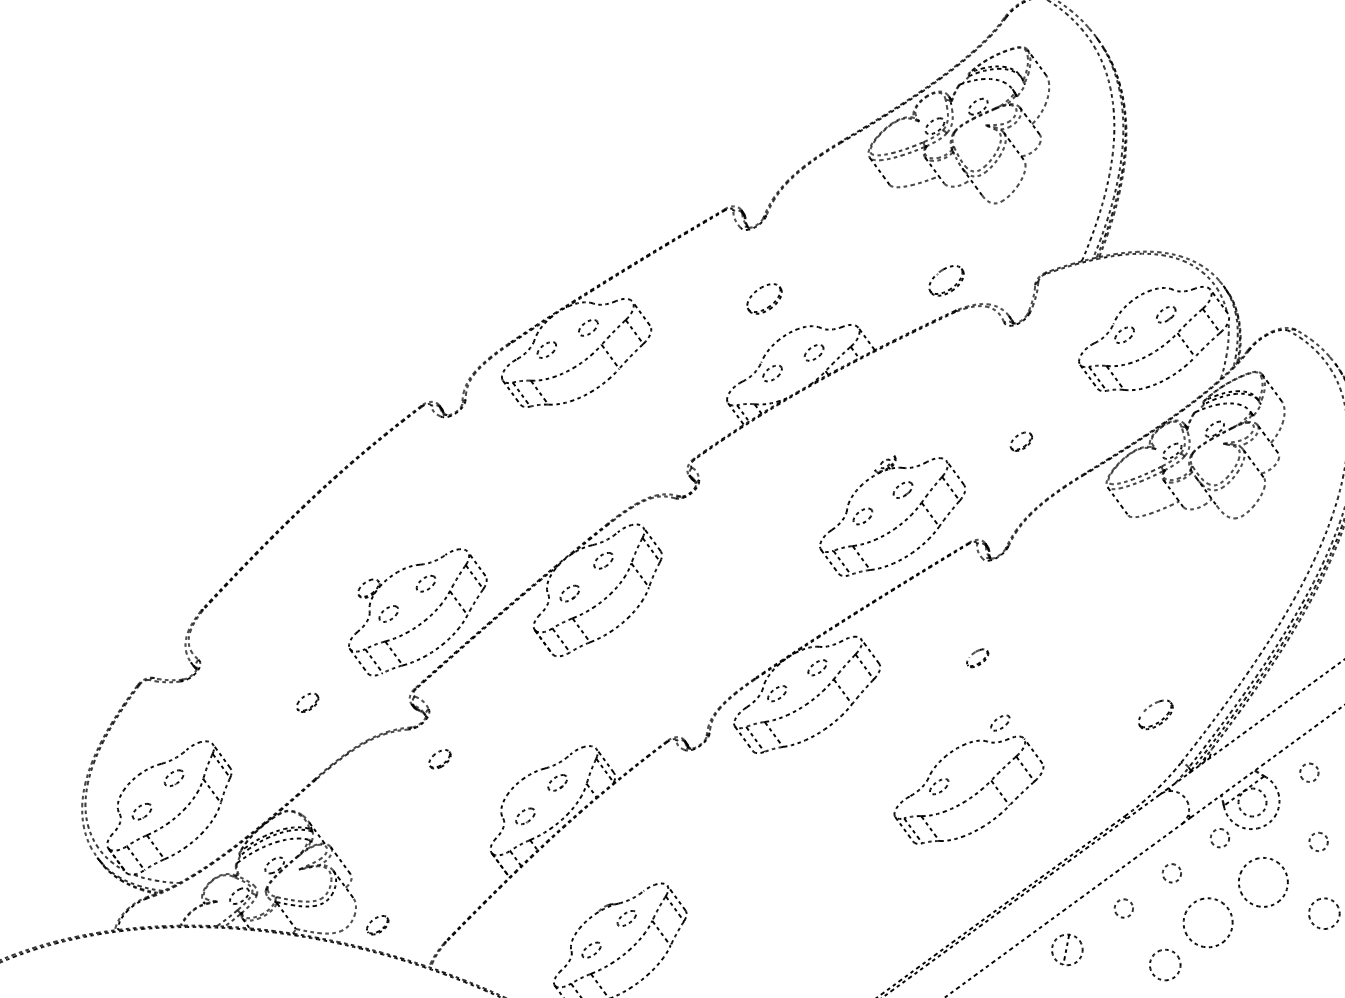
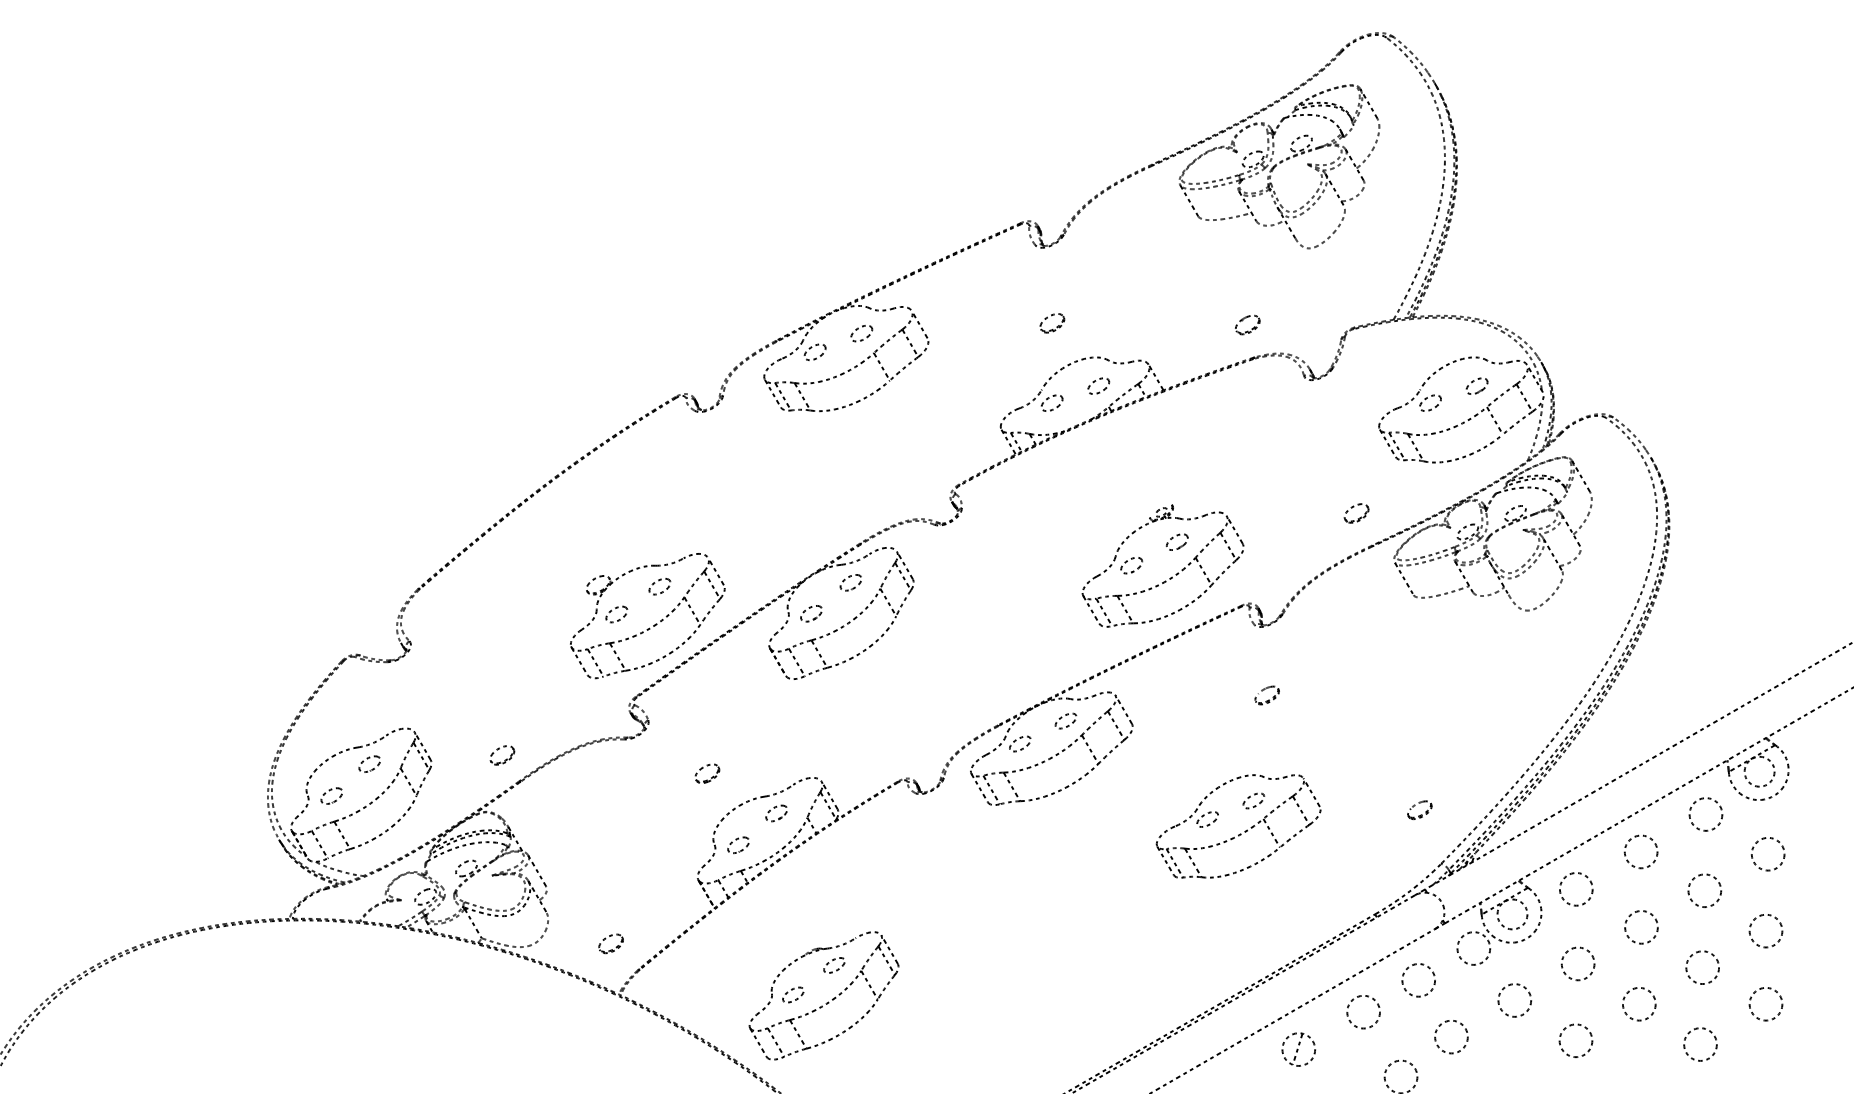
part: (946, 280) -> (1247, 324), size x0.62
part: (764, 299) -> (1052, 323), size x0.62
part: (1021, 441) -> (1356, 513), moved
part: (977, 658) -> (1266, 695), moved
part: (307, 702) -> (502, 755), moved
part: (1155, 715) -> (1419, 810), size x0.62
part: (440, 759) -> (707, 773), moved
circle: (1308, 772) -> (1575, 888), size x1.67
part: (971, 796) -> (1240, 833), moved
circle: (1219, 838) -> (1473, 948), size x1.67
circle: (1317, 841) -> (1577, 963), size x1.67
circle: (1171, 872) -> (1418, 979), size x1.67
circle: (1263, 882) -> (1514, 1000), size x0.62
circle: (1123, 907) -> (1363, 1011), size x1.67
circle: (1208, 922) -> (1451, 1036), size x0.62
part: (377, 924) -> (610, 943), moved

